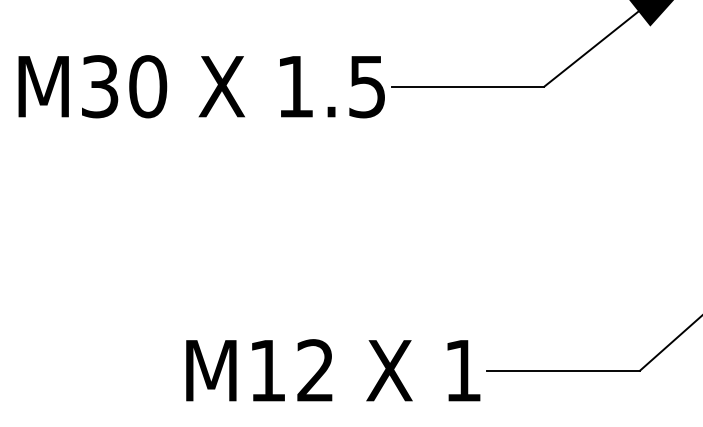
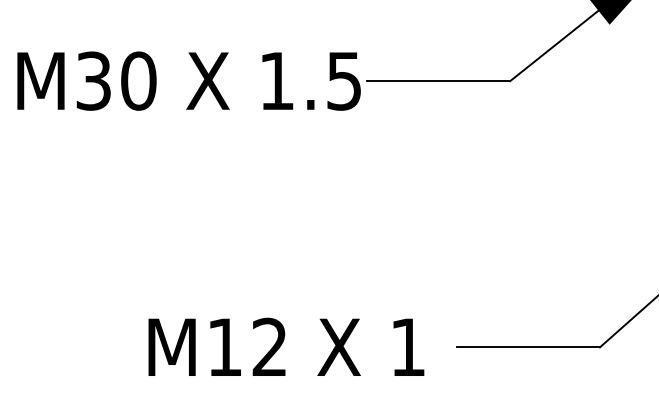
text: (333, 369) -> (286, 346), moved

